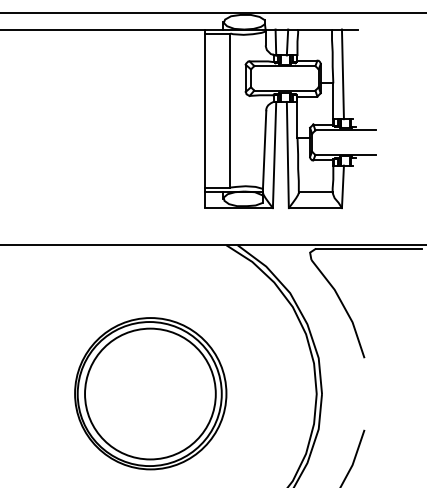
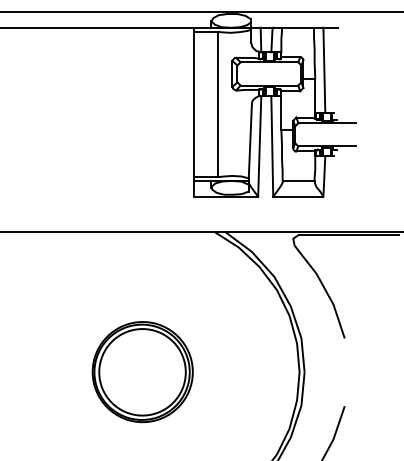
part: (150, 393) -> (142, 371), size x0.7

